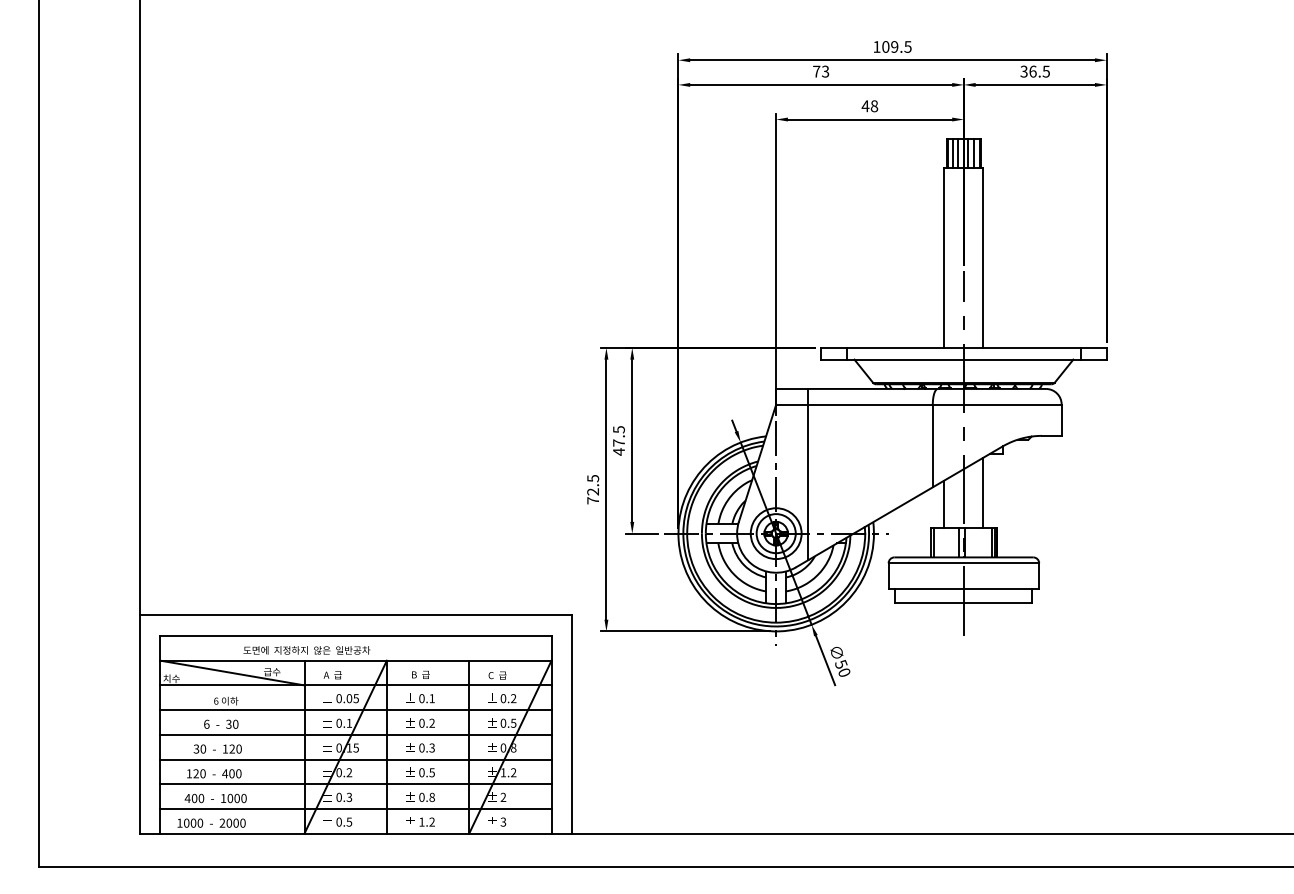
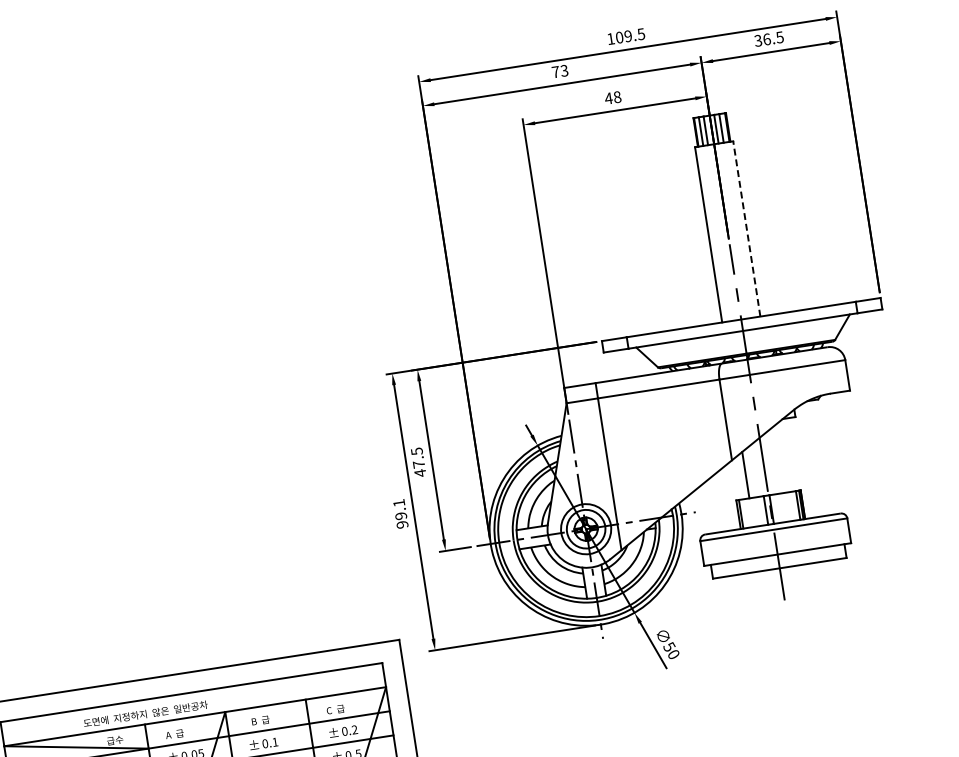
line: (983, 258) -> (746, 229), solid -> dashed
text: (593, 489) -> (401, 513), 72.5 -> 99.1
line: (983, 492) -> (782, 457), removed

